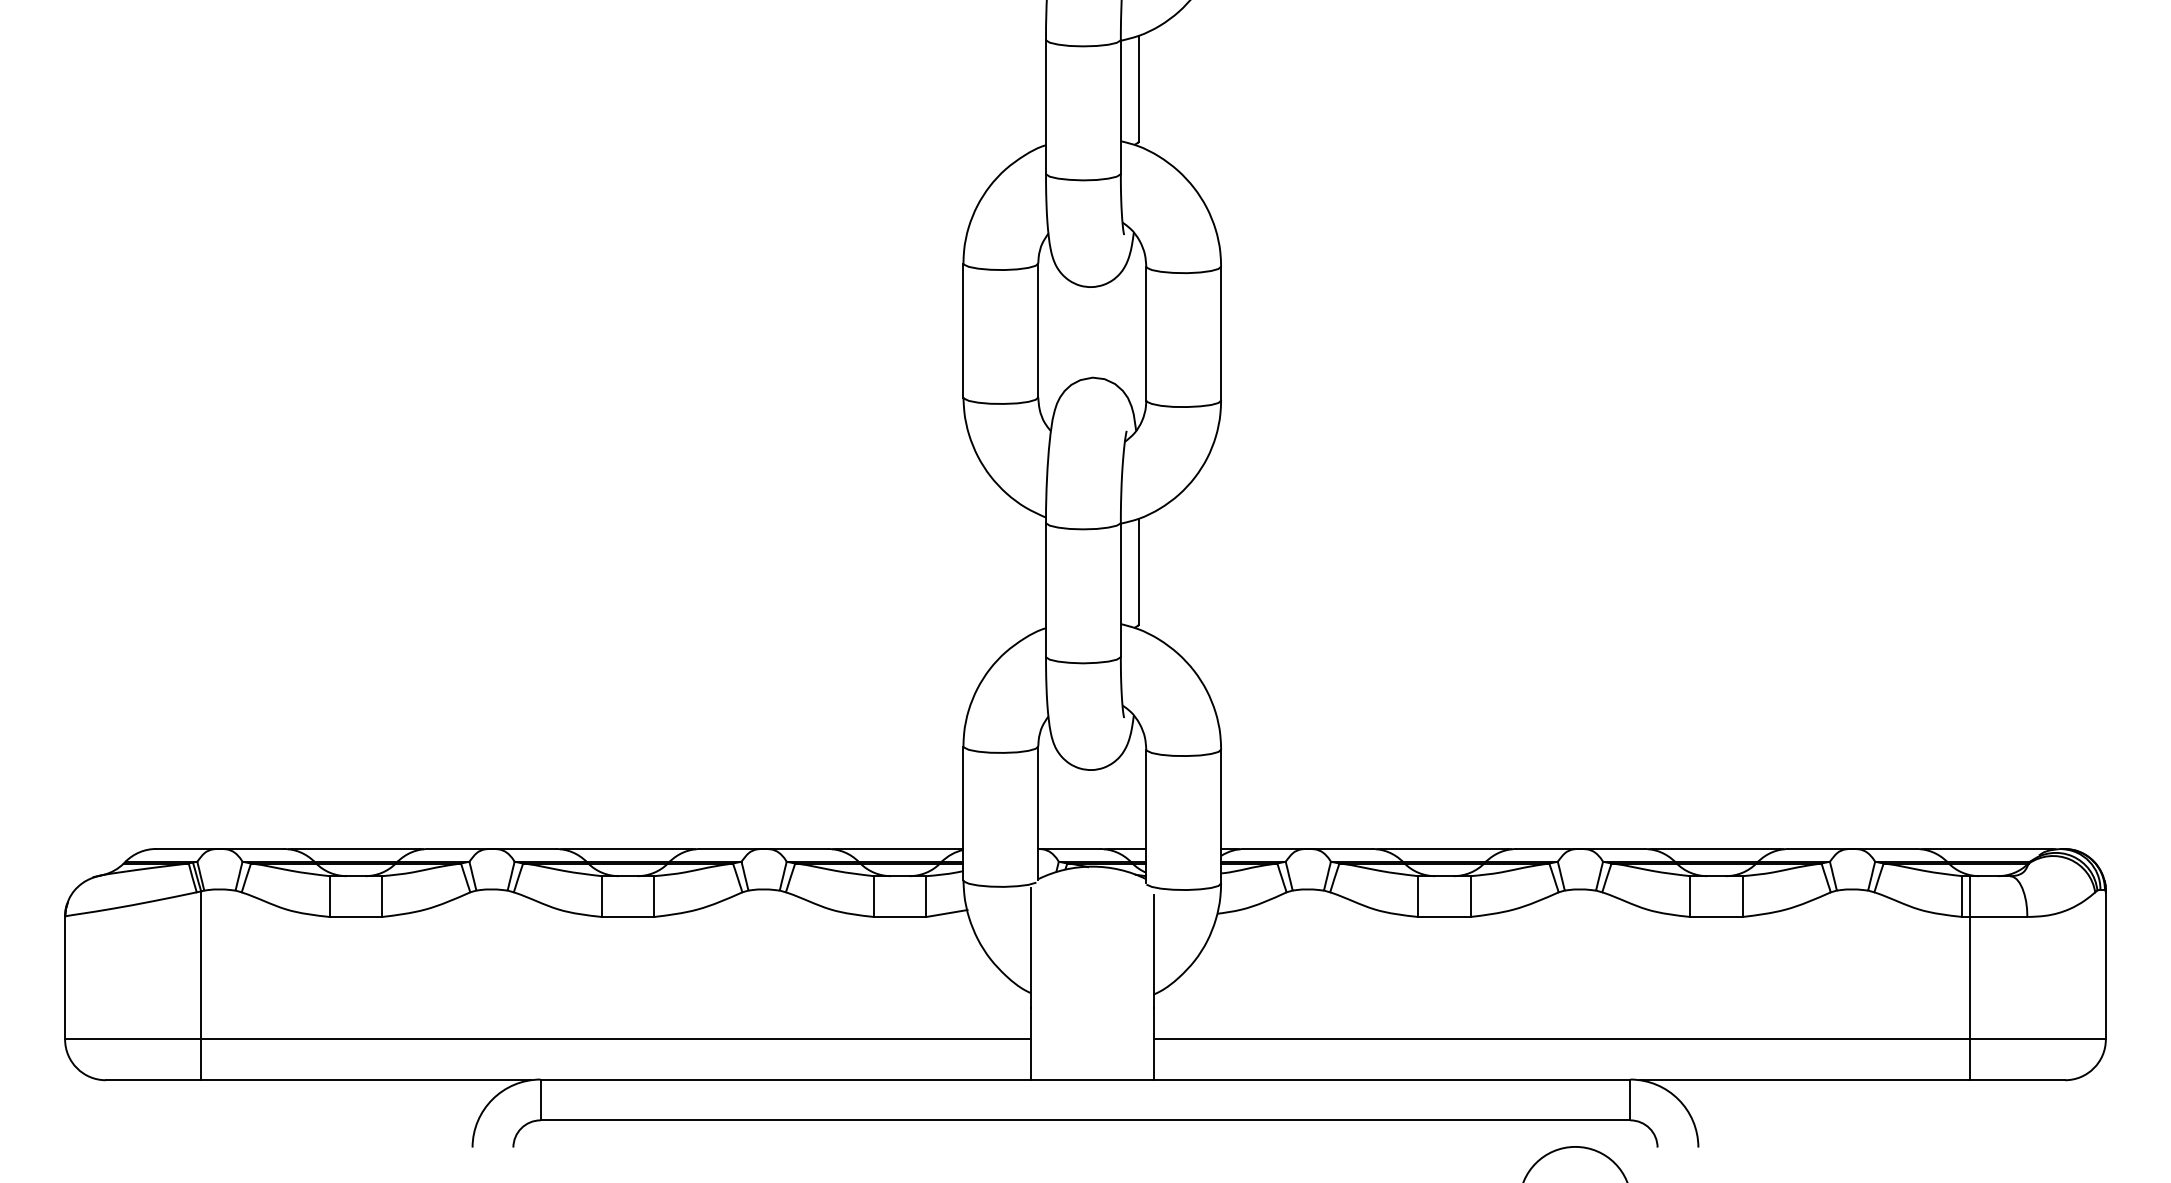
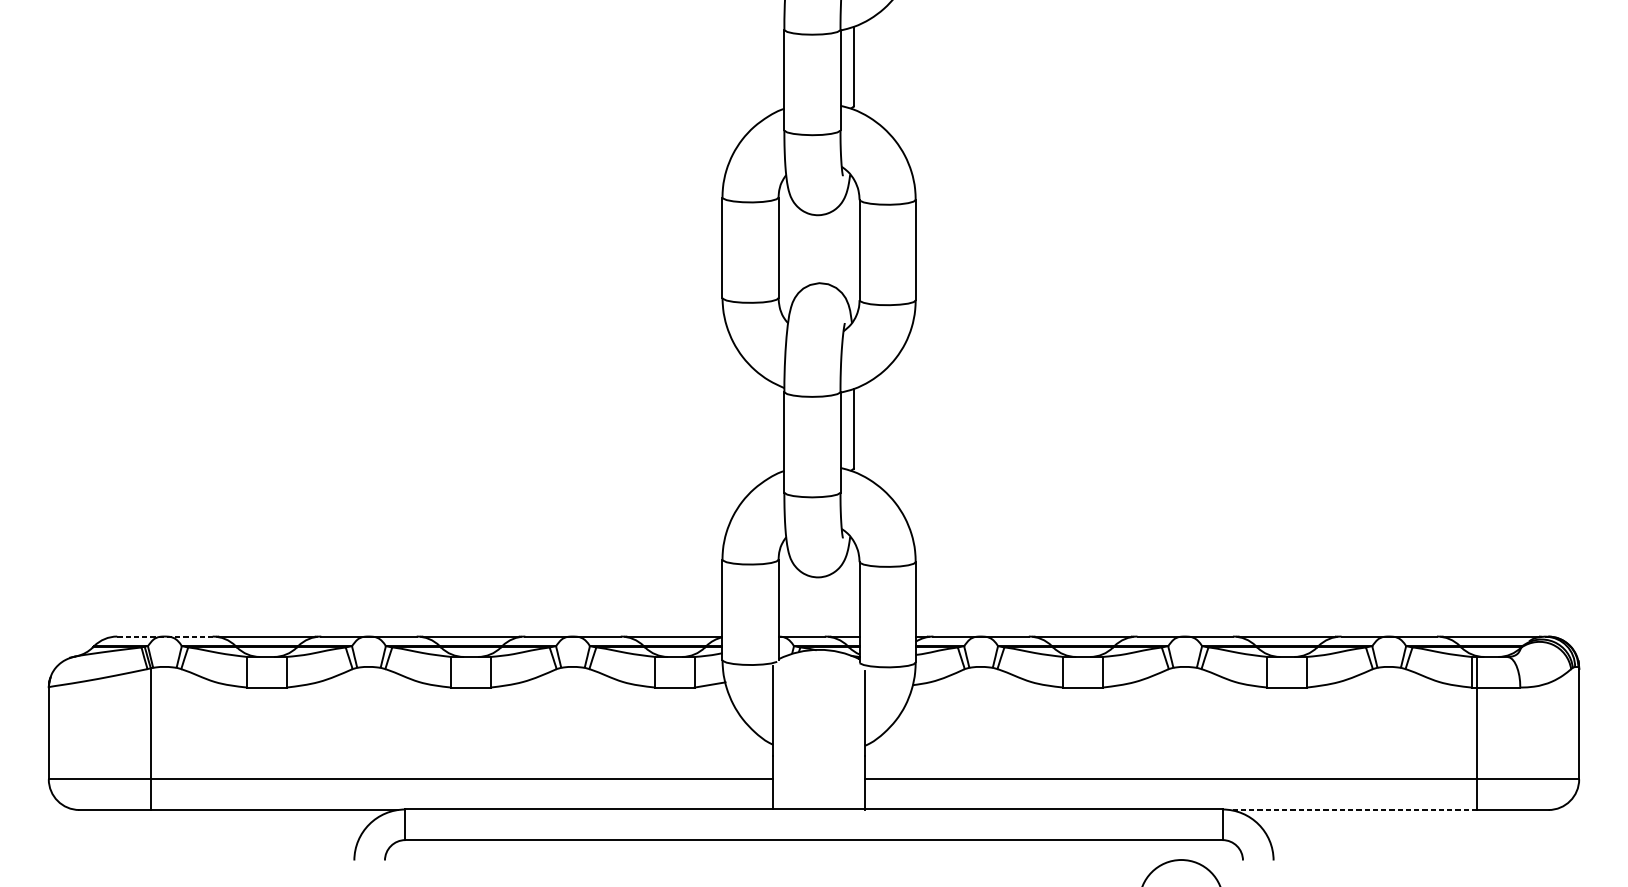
line: (220, 848) -> (165, 636), solid -> dashed
line: (1804, 1080) -> (1353, 810), solid -> dashed

